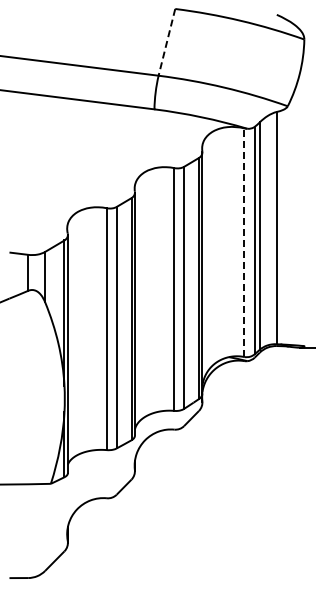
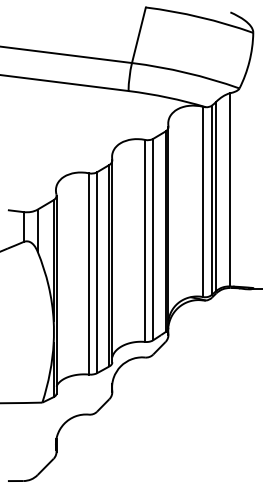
line: (166, 42) -> (138, 35), dashed -> solid
line: (244, 242) -> (203, 201), dashed -> solid

